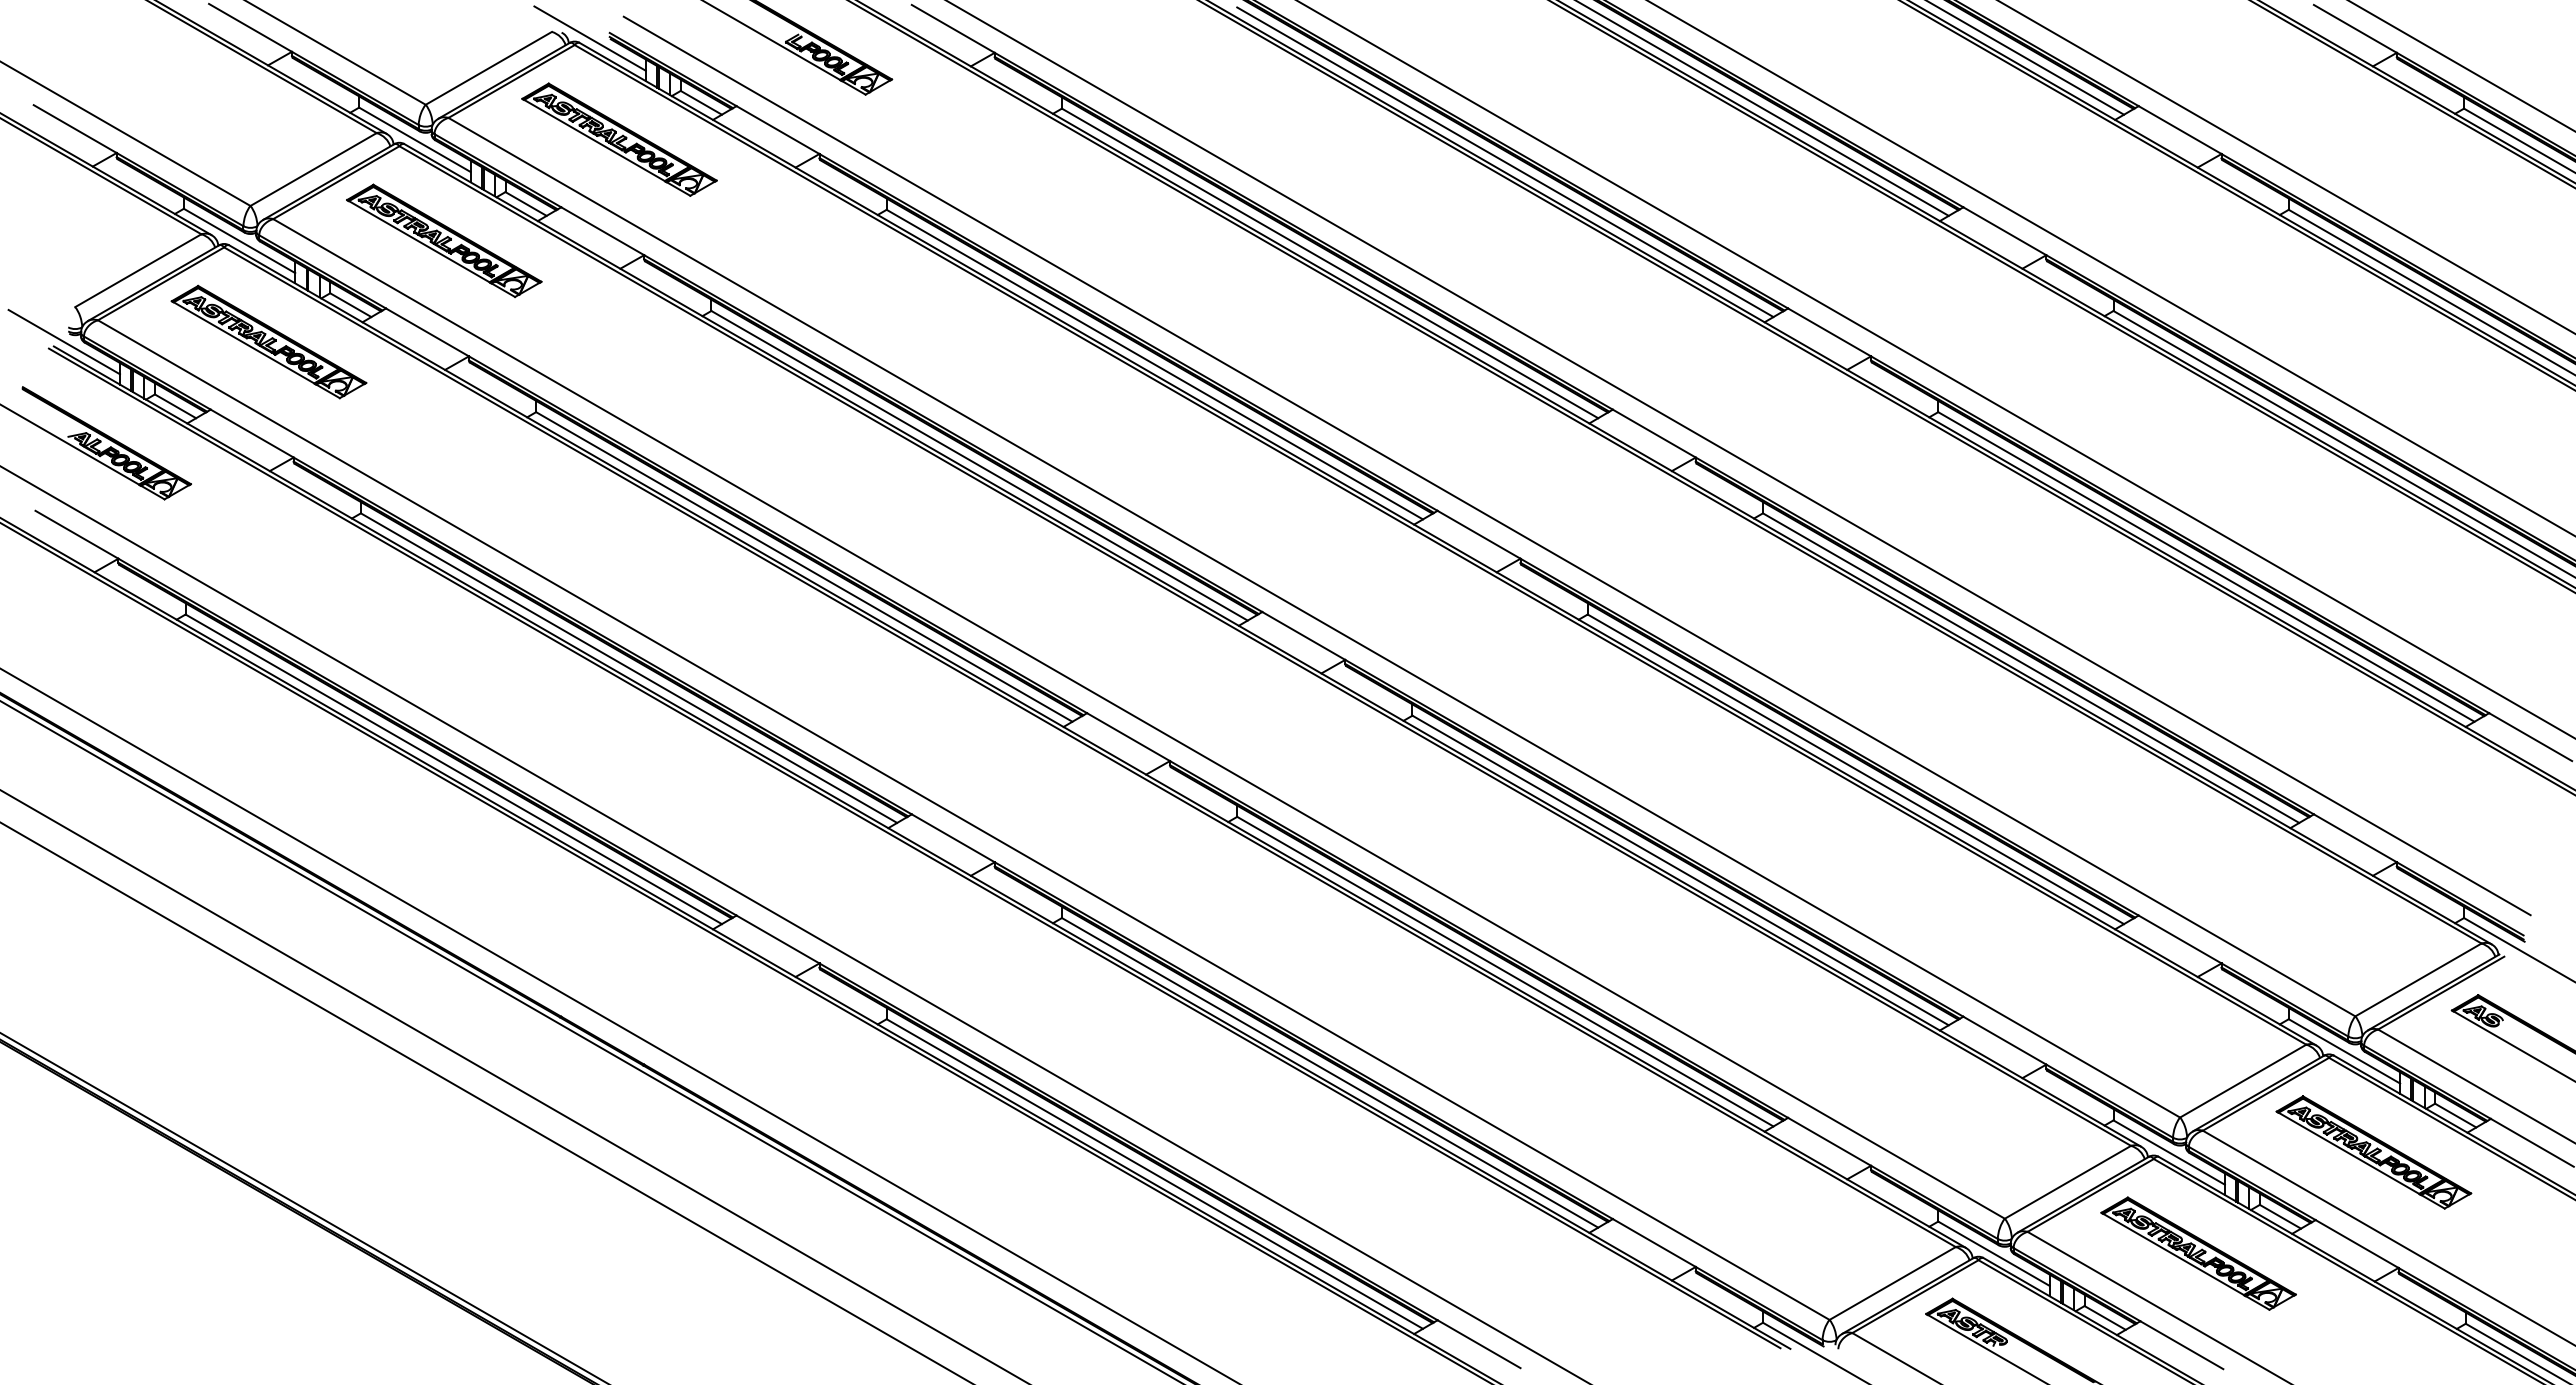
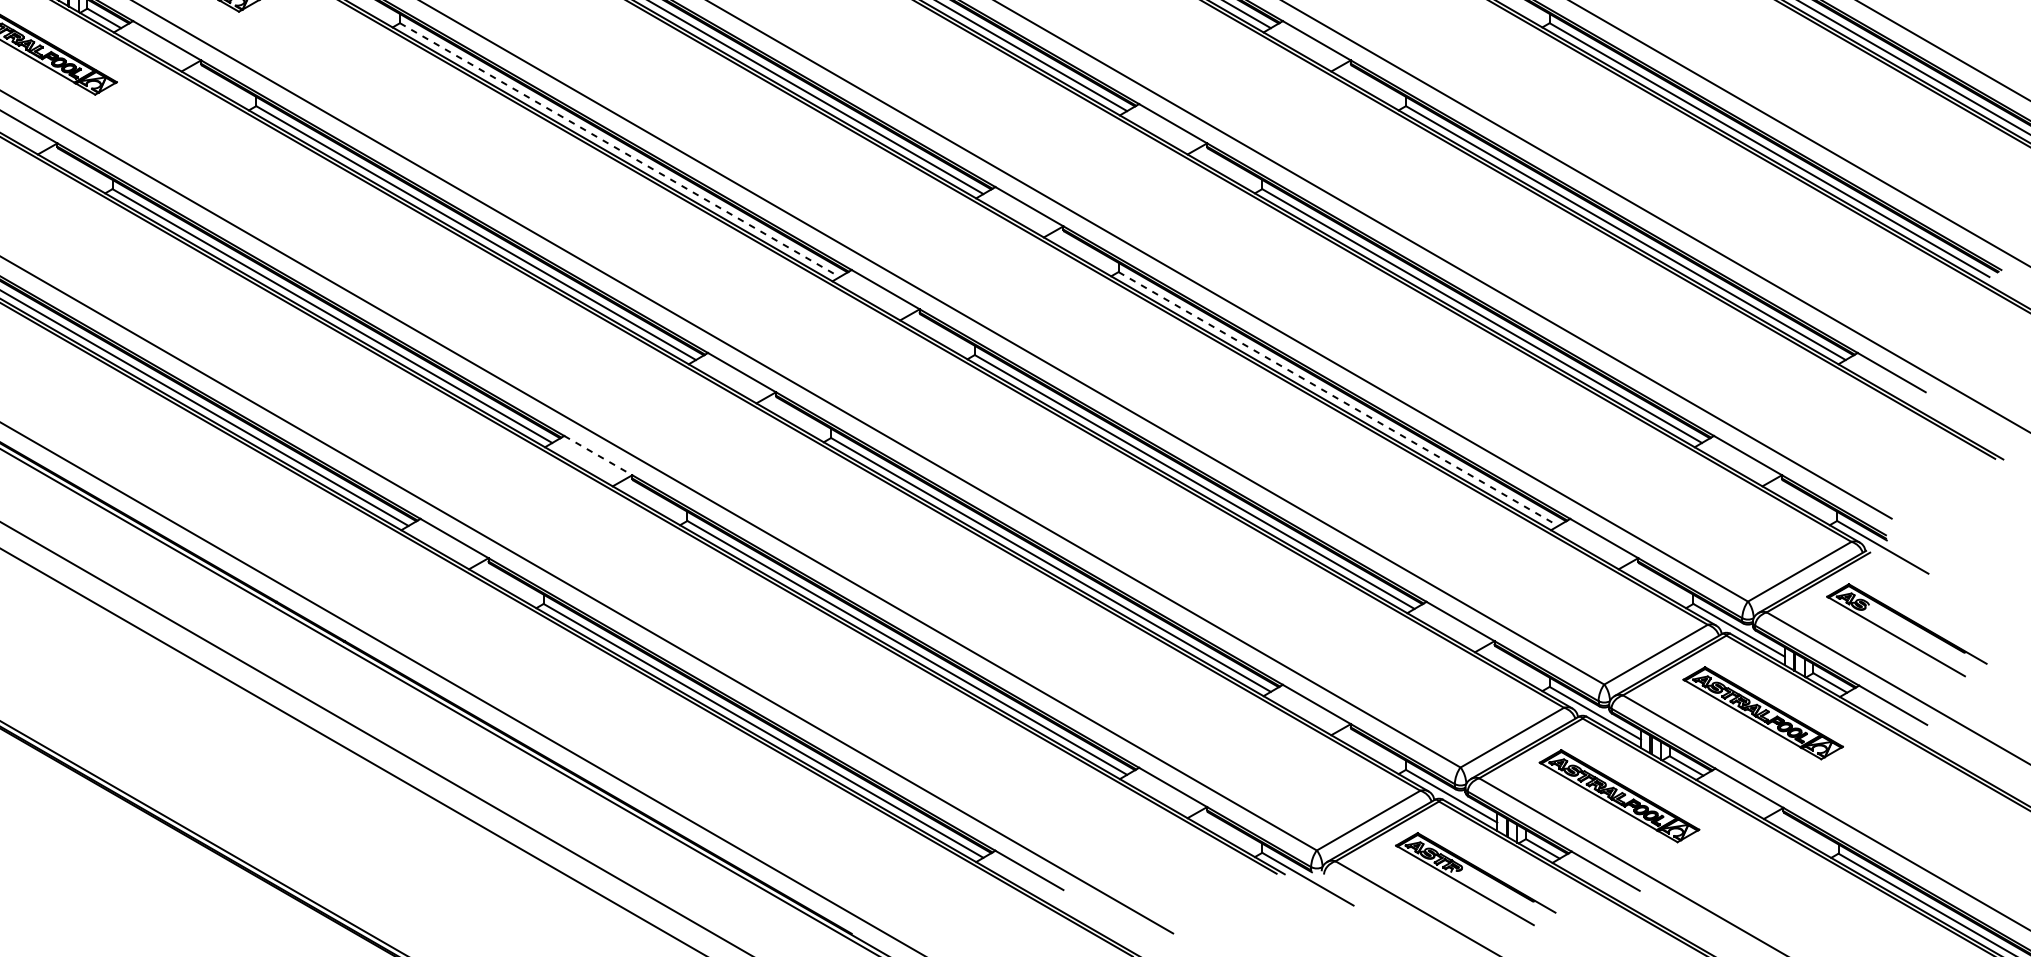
line: (979, 465) -> (619, 149), solid -> dashed
line: (1855, 769) -> (1338, 399), solid -> dashed
line: (953, 838) -> (598, 455), solid -> dashed

